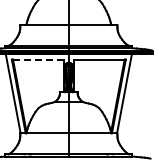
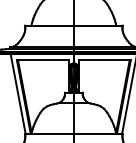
line: (38, 59) -> (43, 60), dashed -> solid

